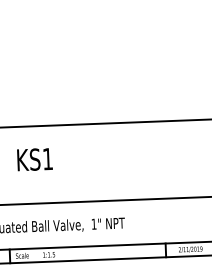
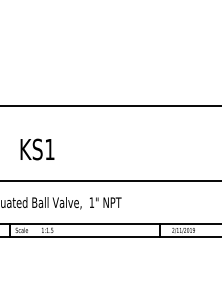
text: (34, 159) -> (37, 149), moved

